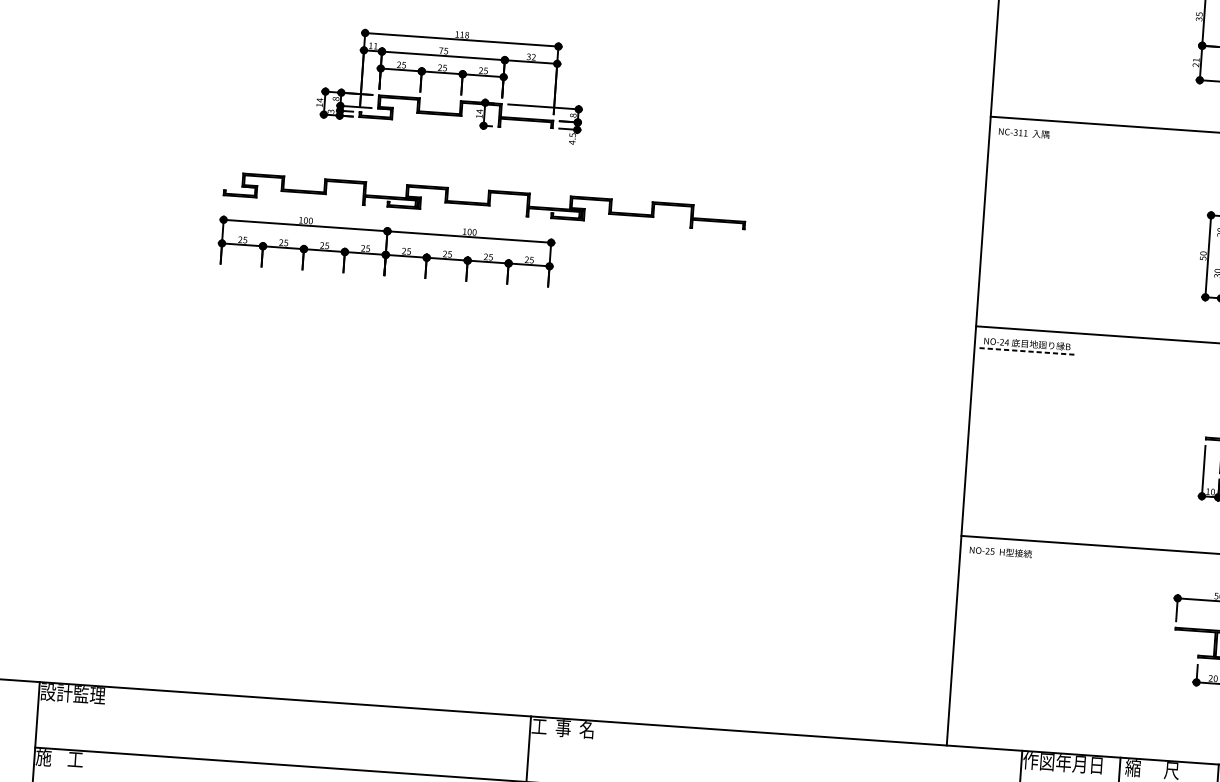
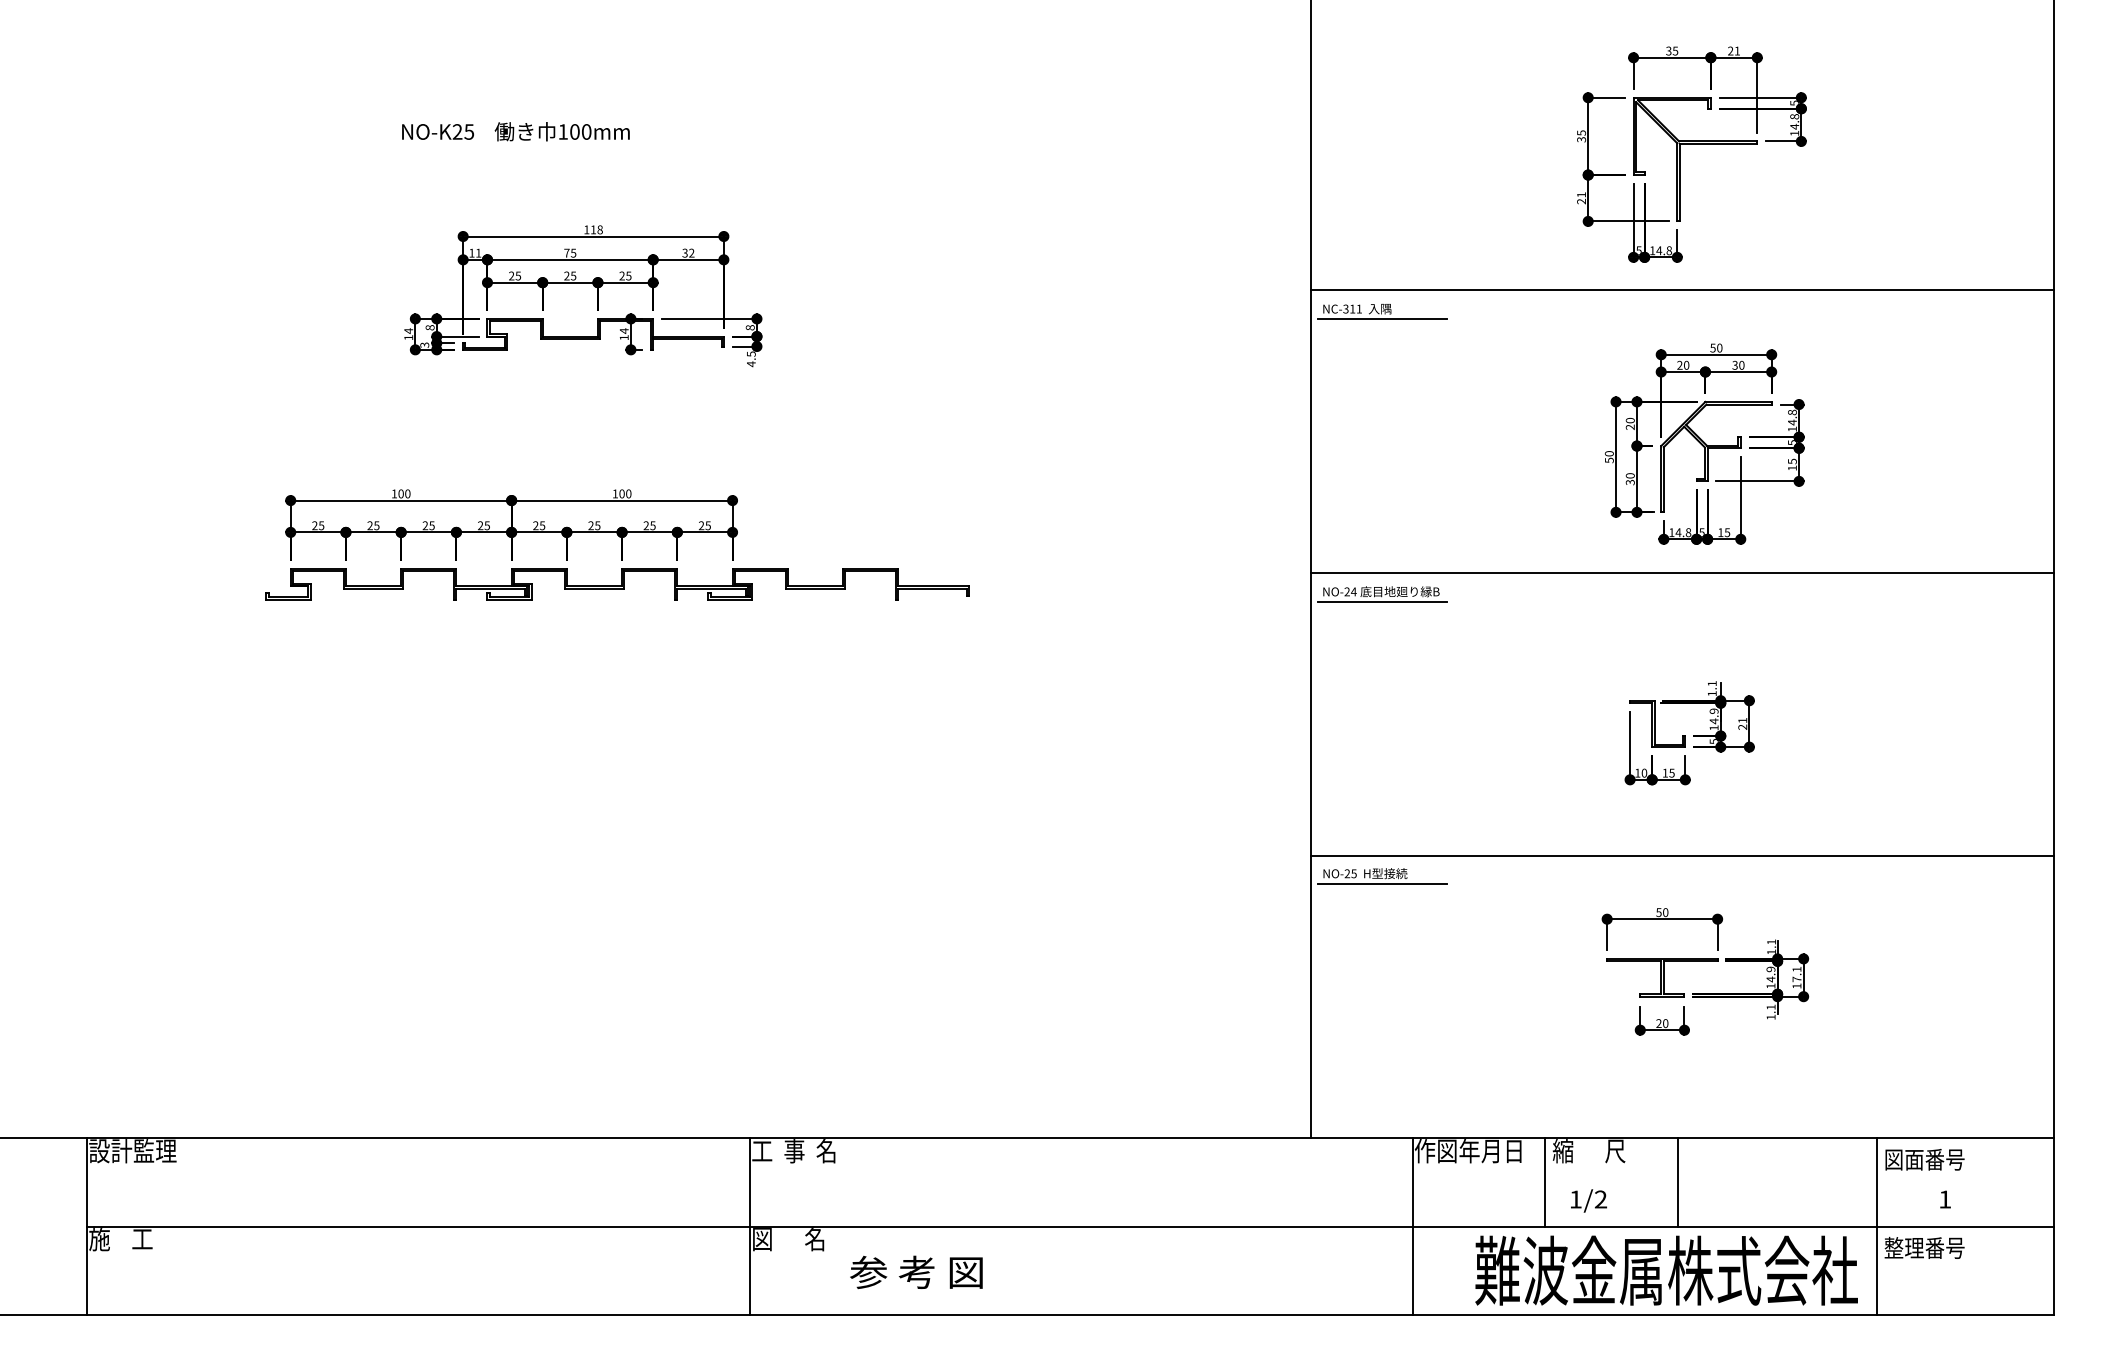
line: (1041, 142) -> (1381, 319), added
part: (484, 202) -> (617, 584), moved
line: (1027, 351) -> (1382, 601), dashed -> solid
line: (1013, 560) -> (1382, 883), added

